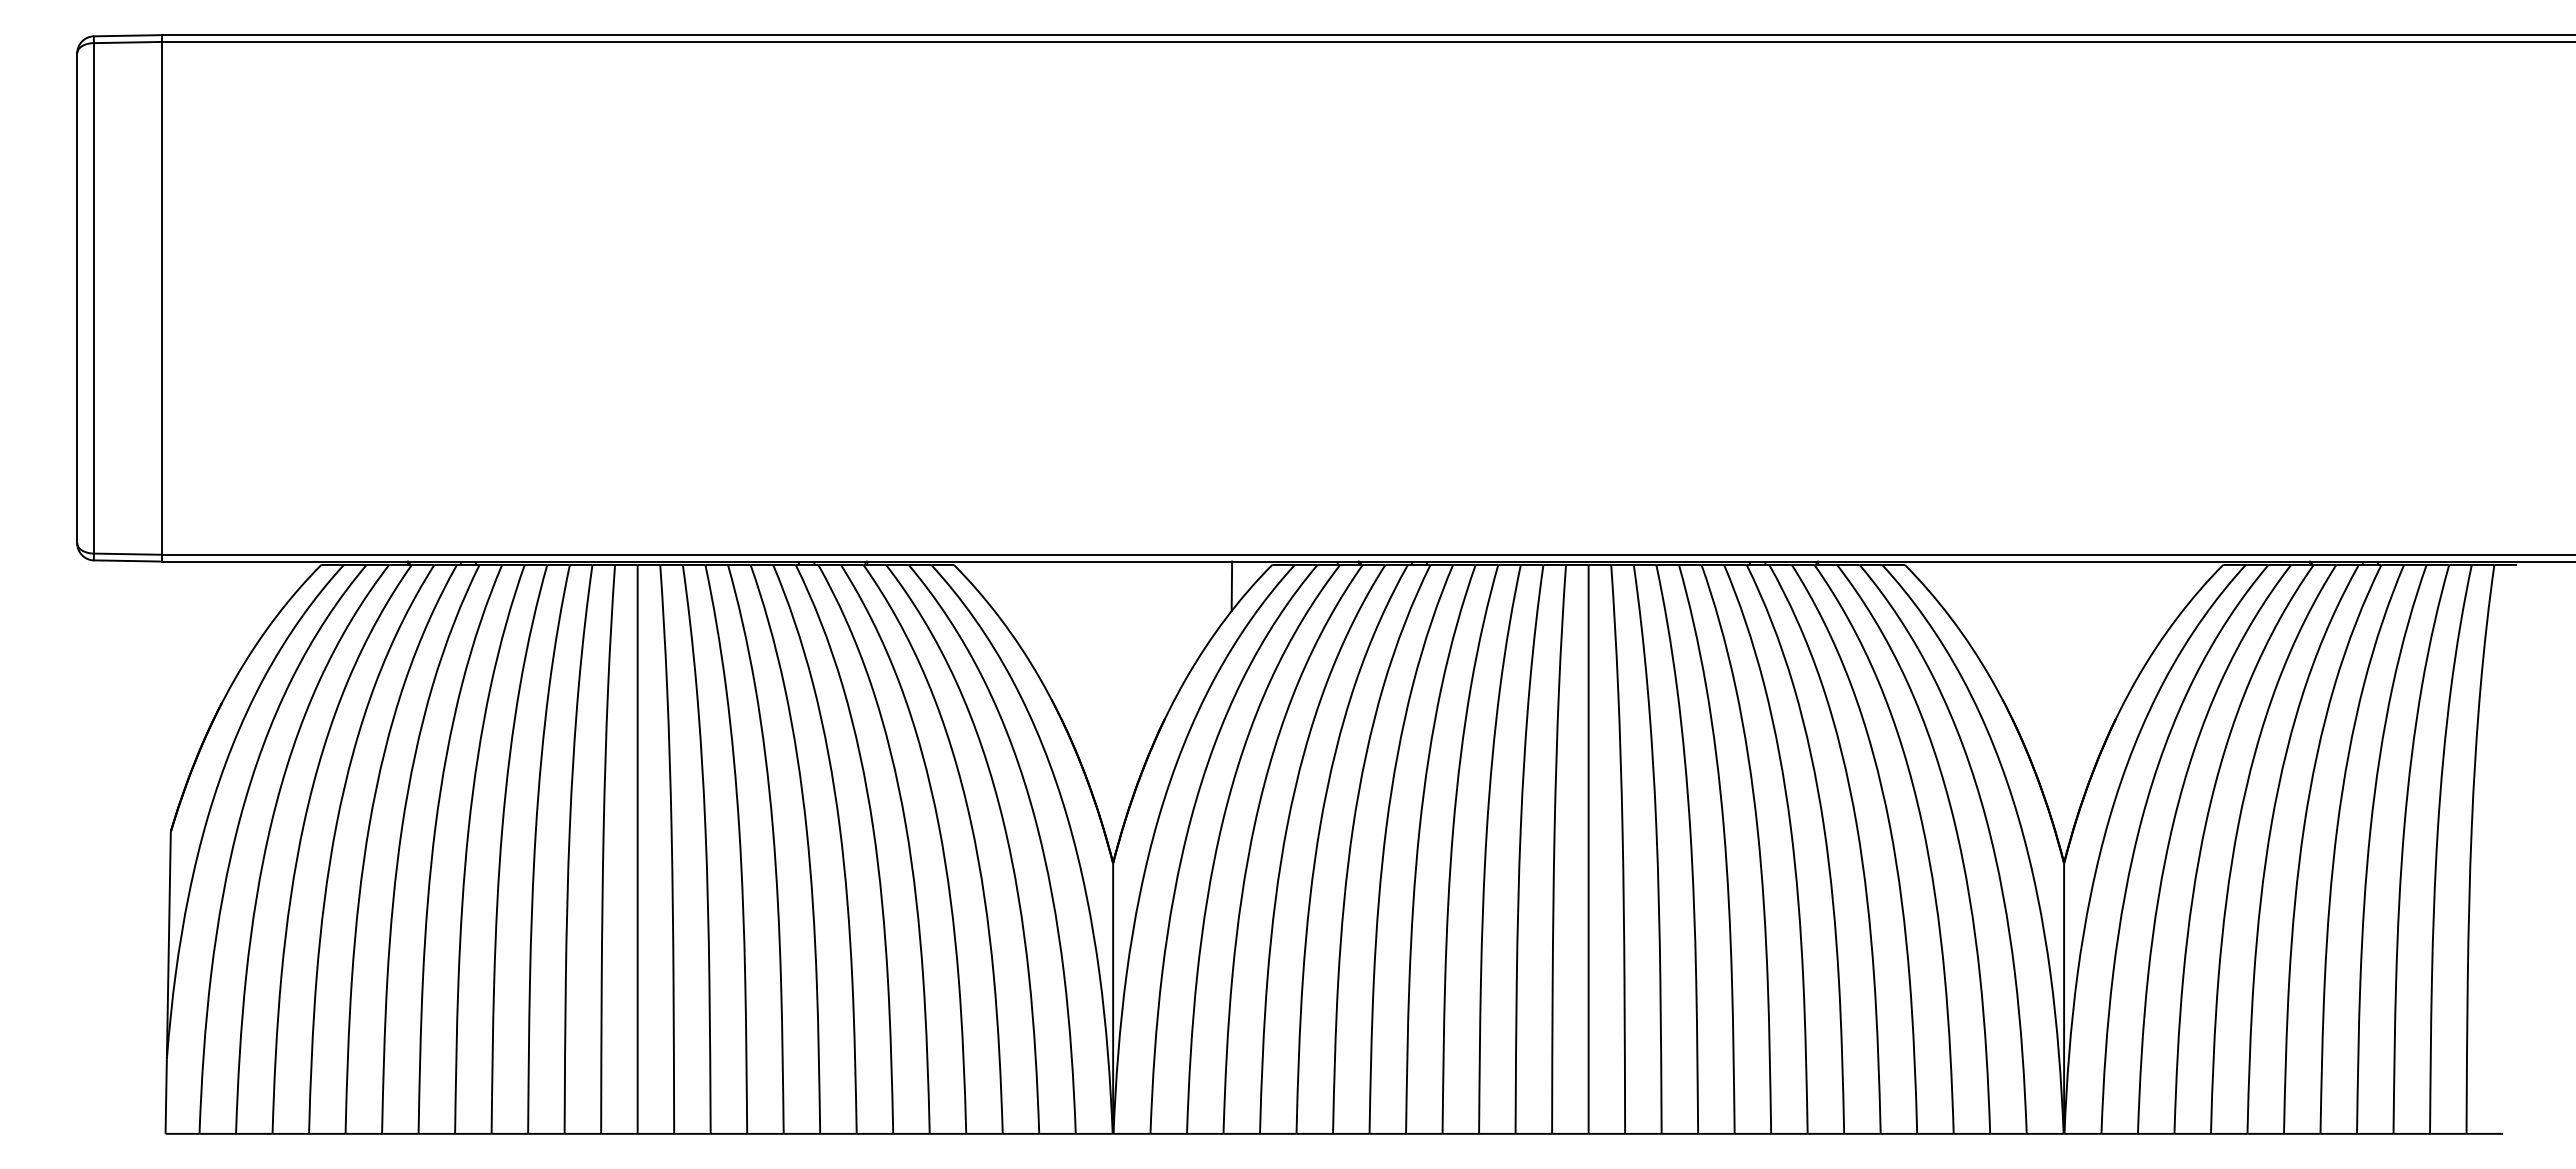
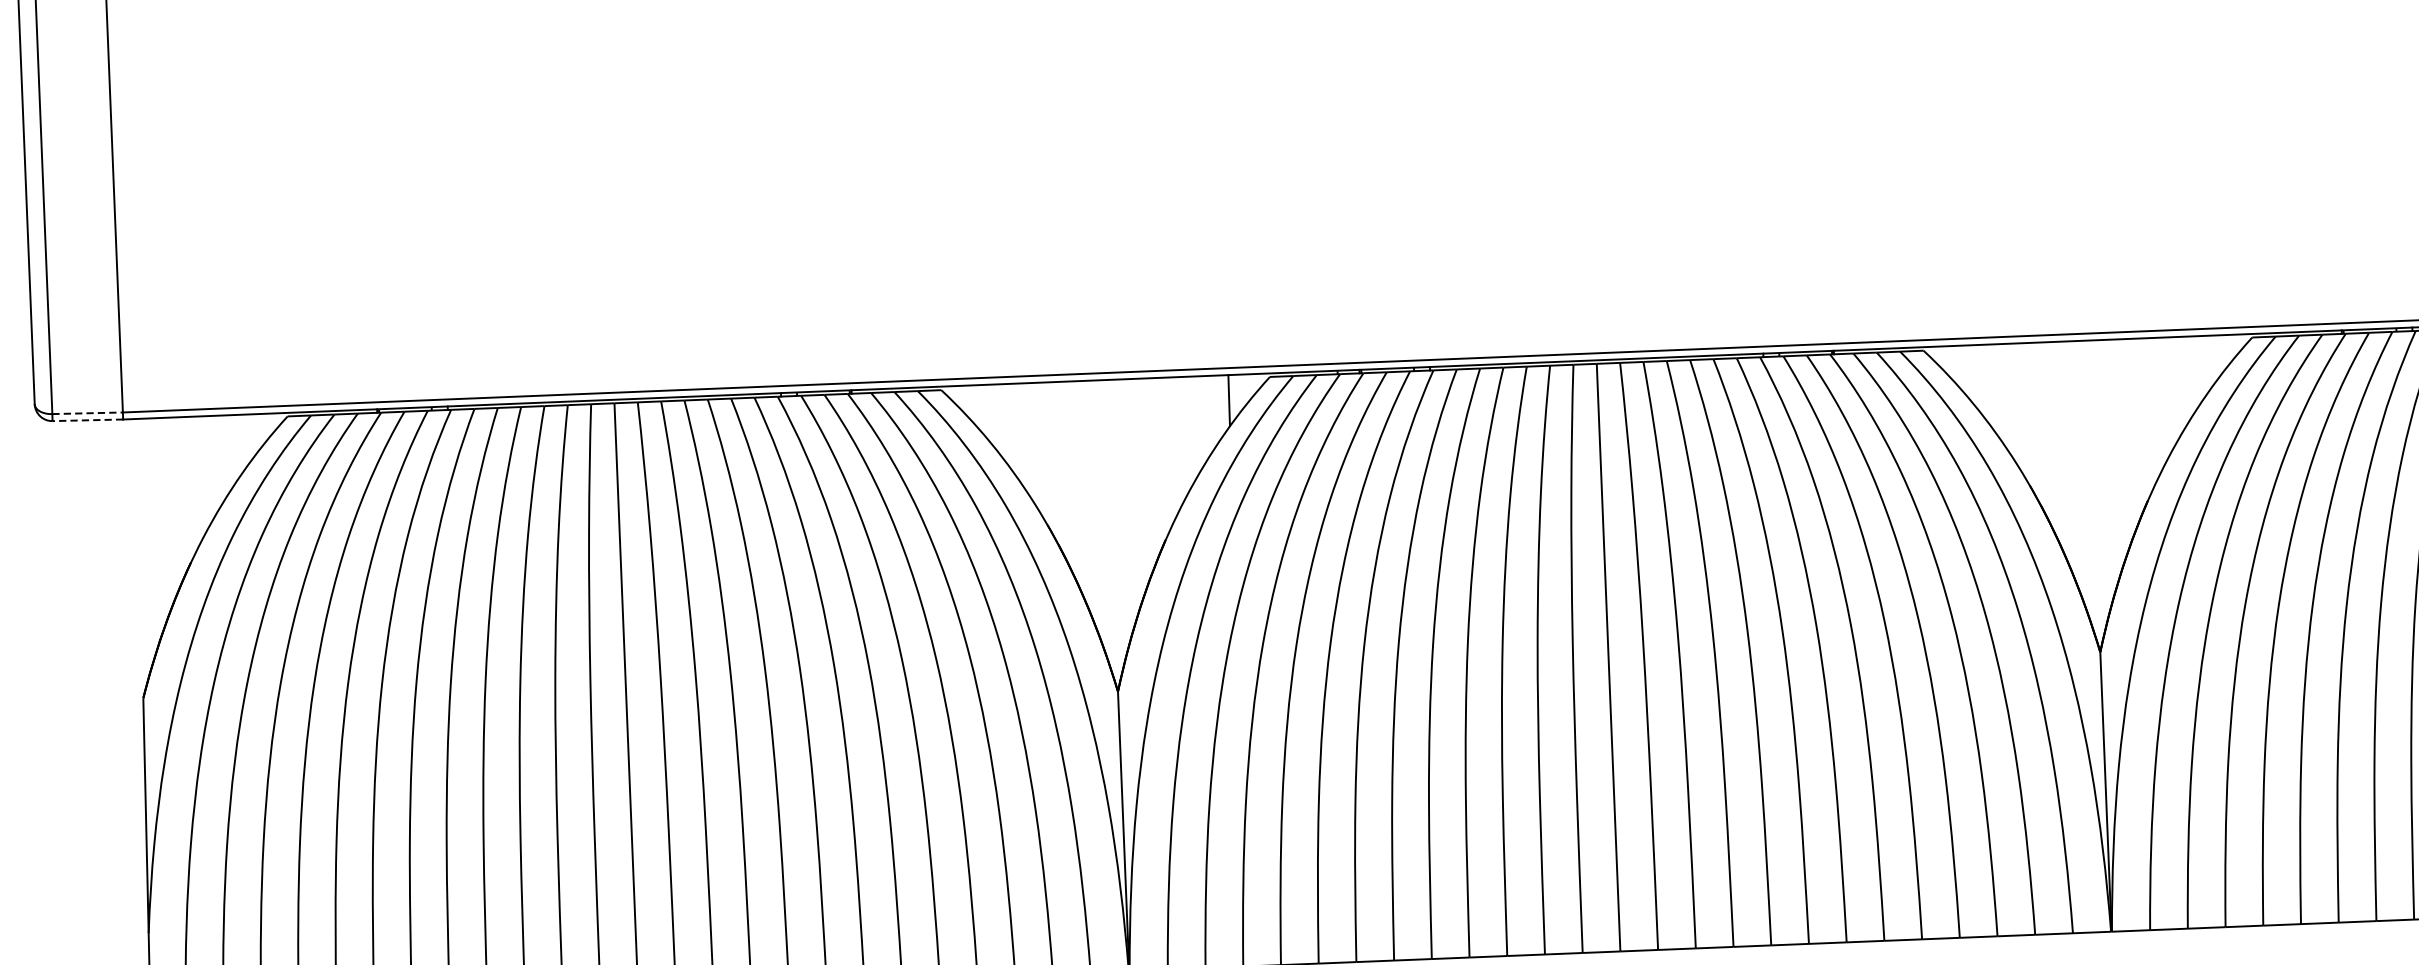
line: (128, 554) -> (88, 413), solid -> dashed
line: (127, 560) -> (87, 419), solid -> dashed

